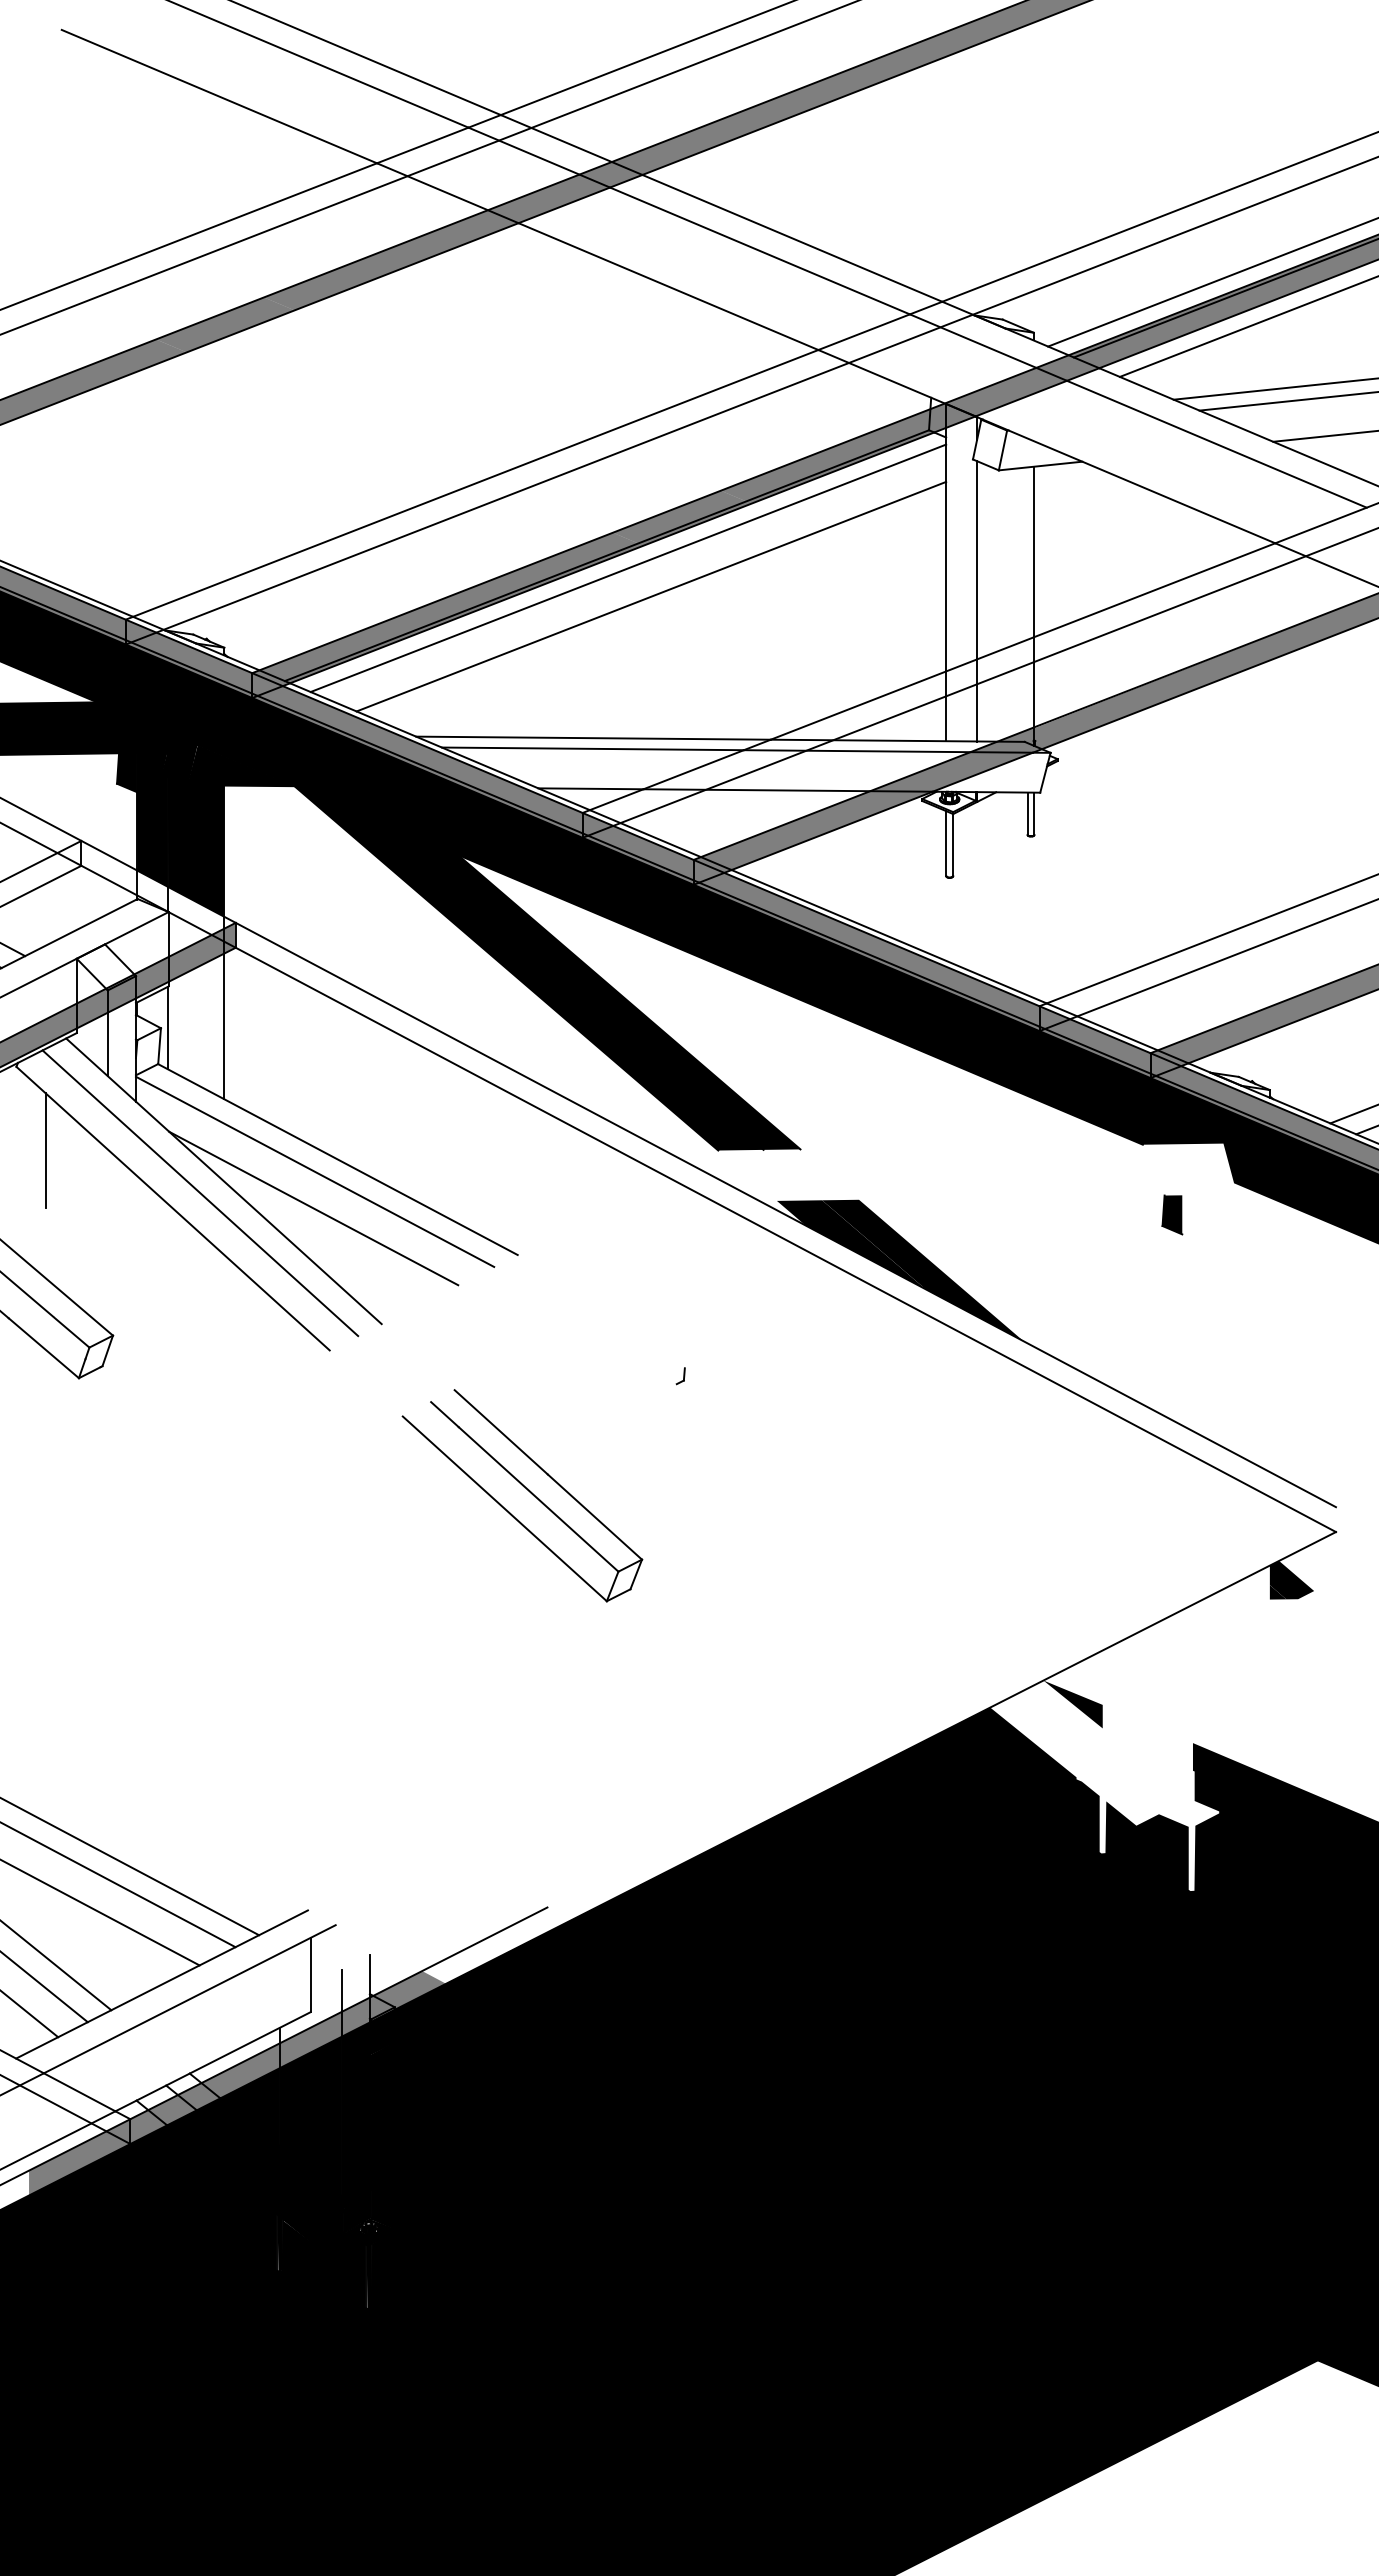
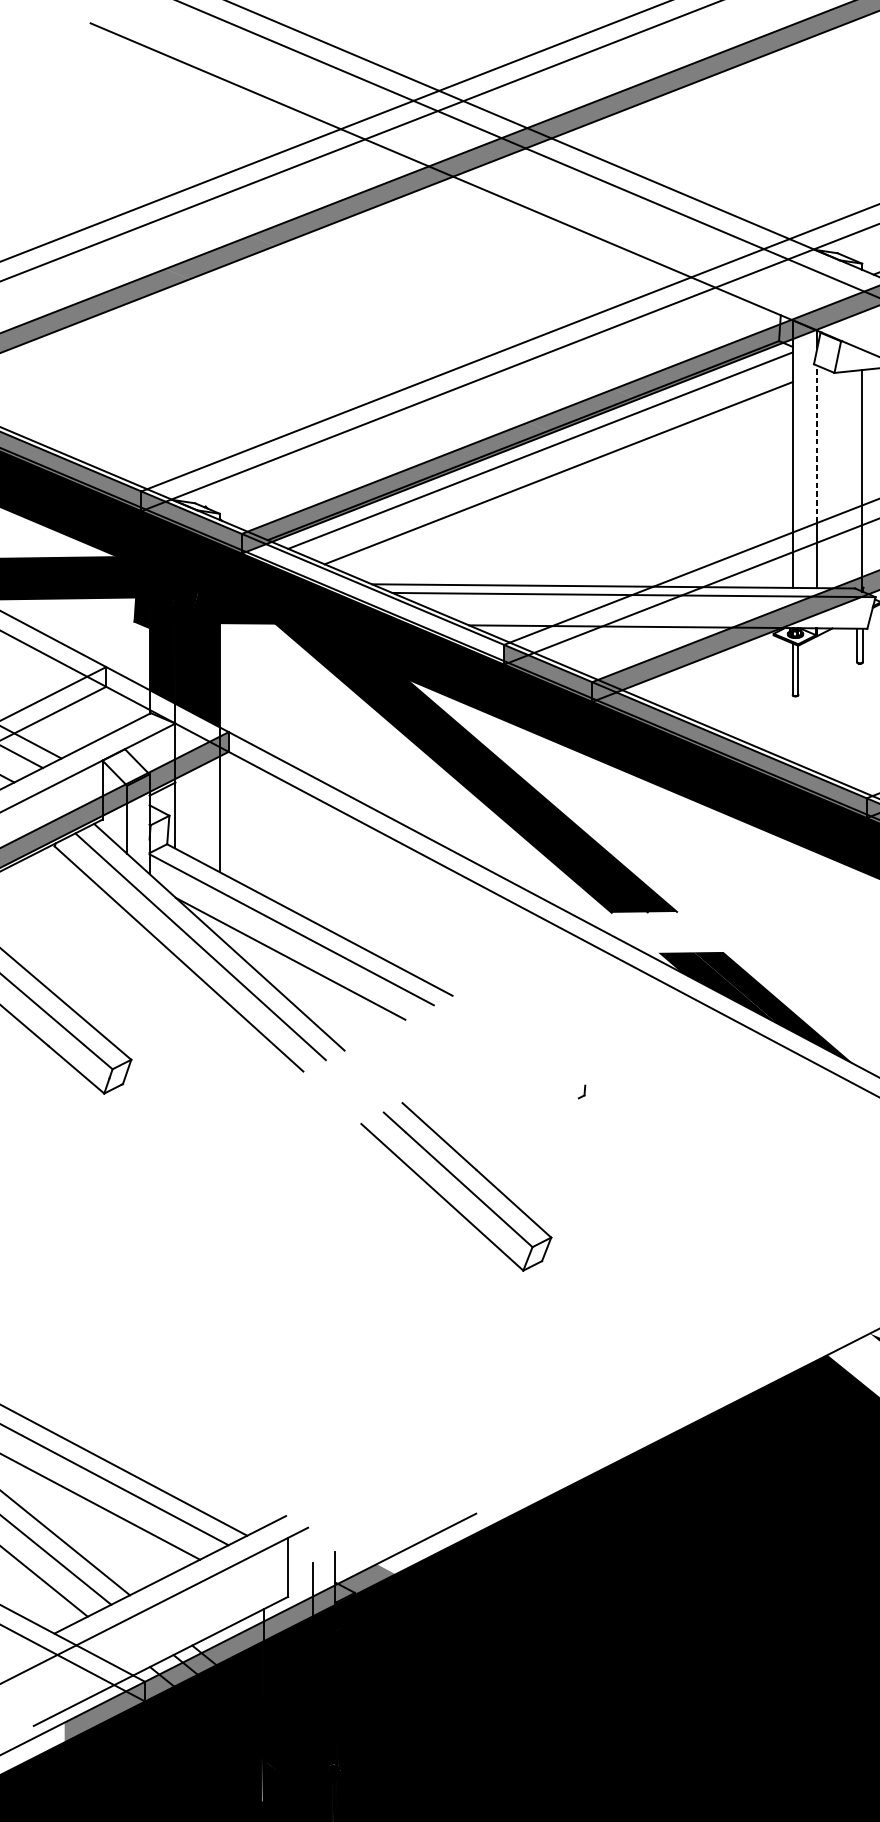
line: (977, 559) -> (817, 443), solid -> dashed
fill: (417, 761) -> (373, 604), removed
line: (45, 1150) -> (77, 912), removed

